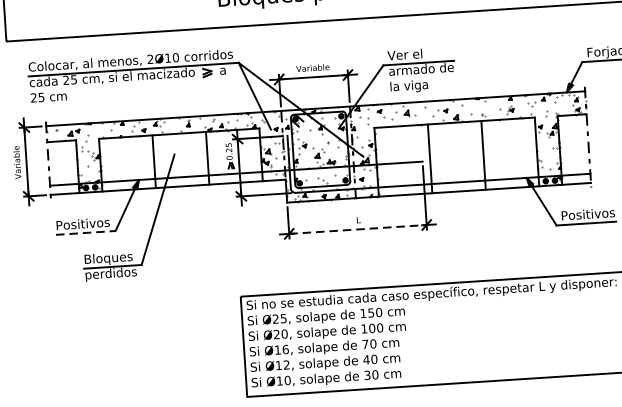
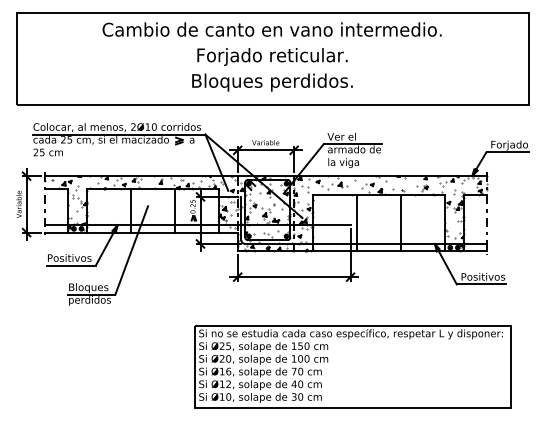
line: (358, 229) -> (294, 277), dashed -> solid
line: (85, 232) -> (71, 265), dashed -> solid

